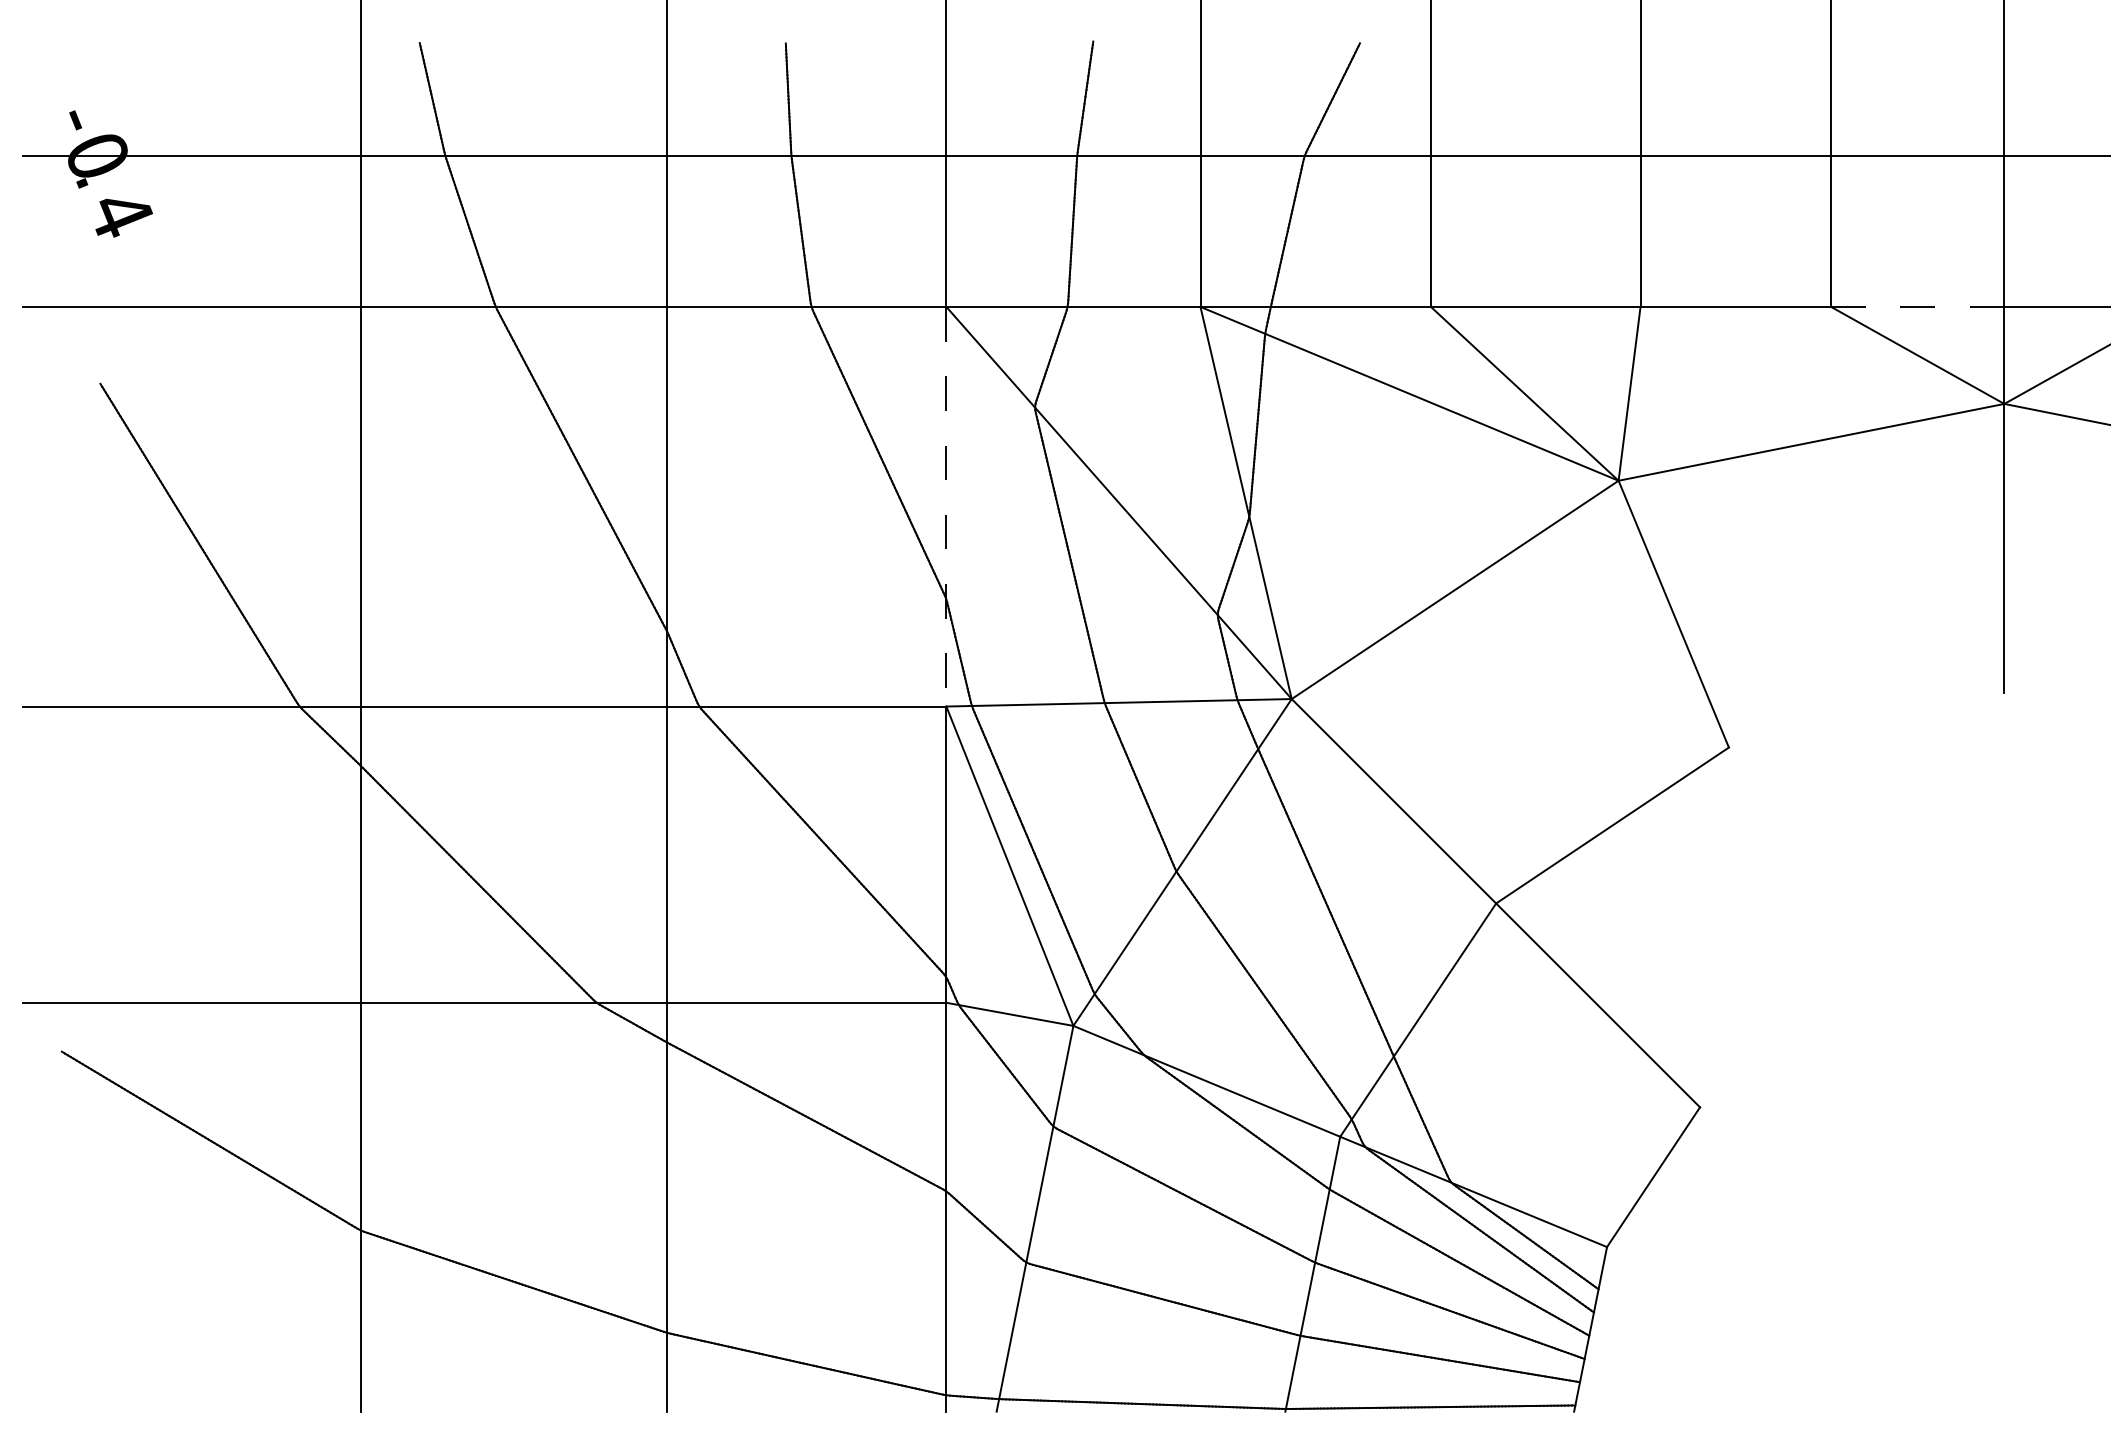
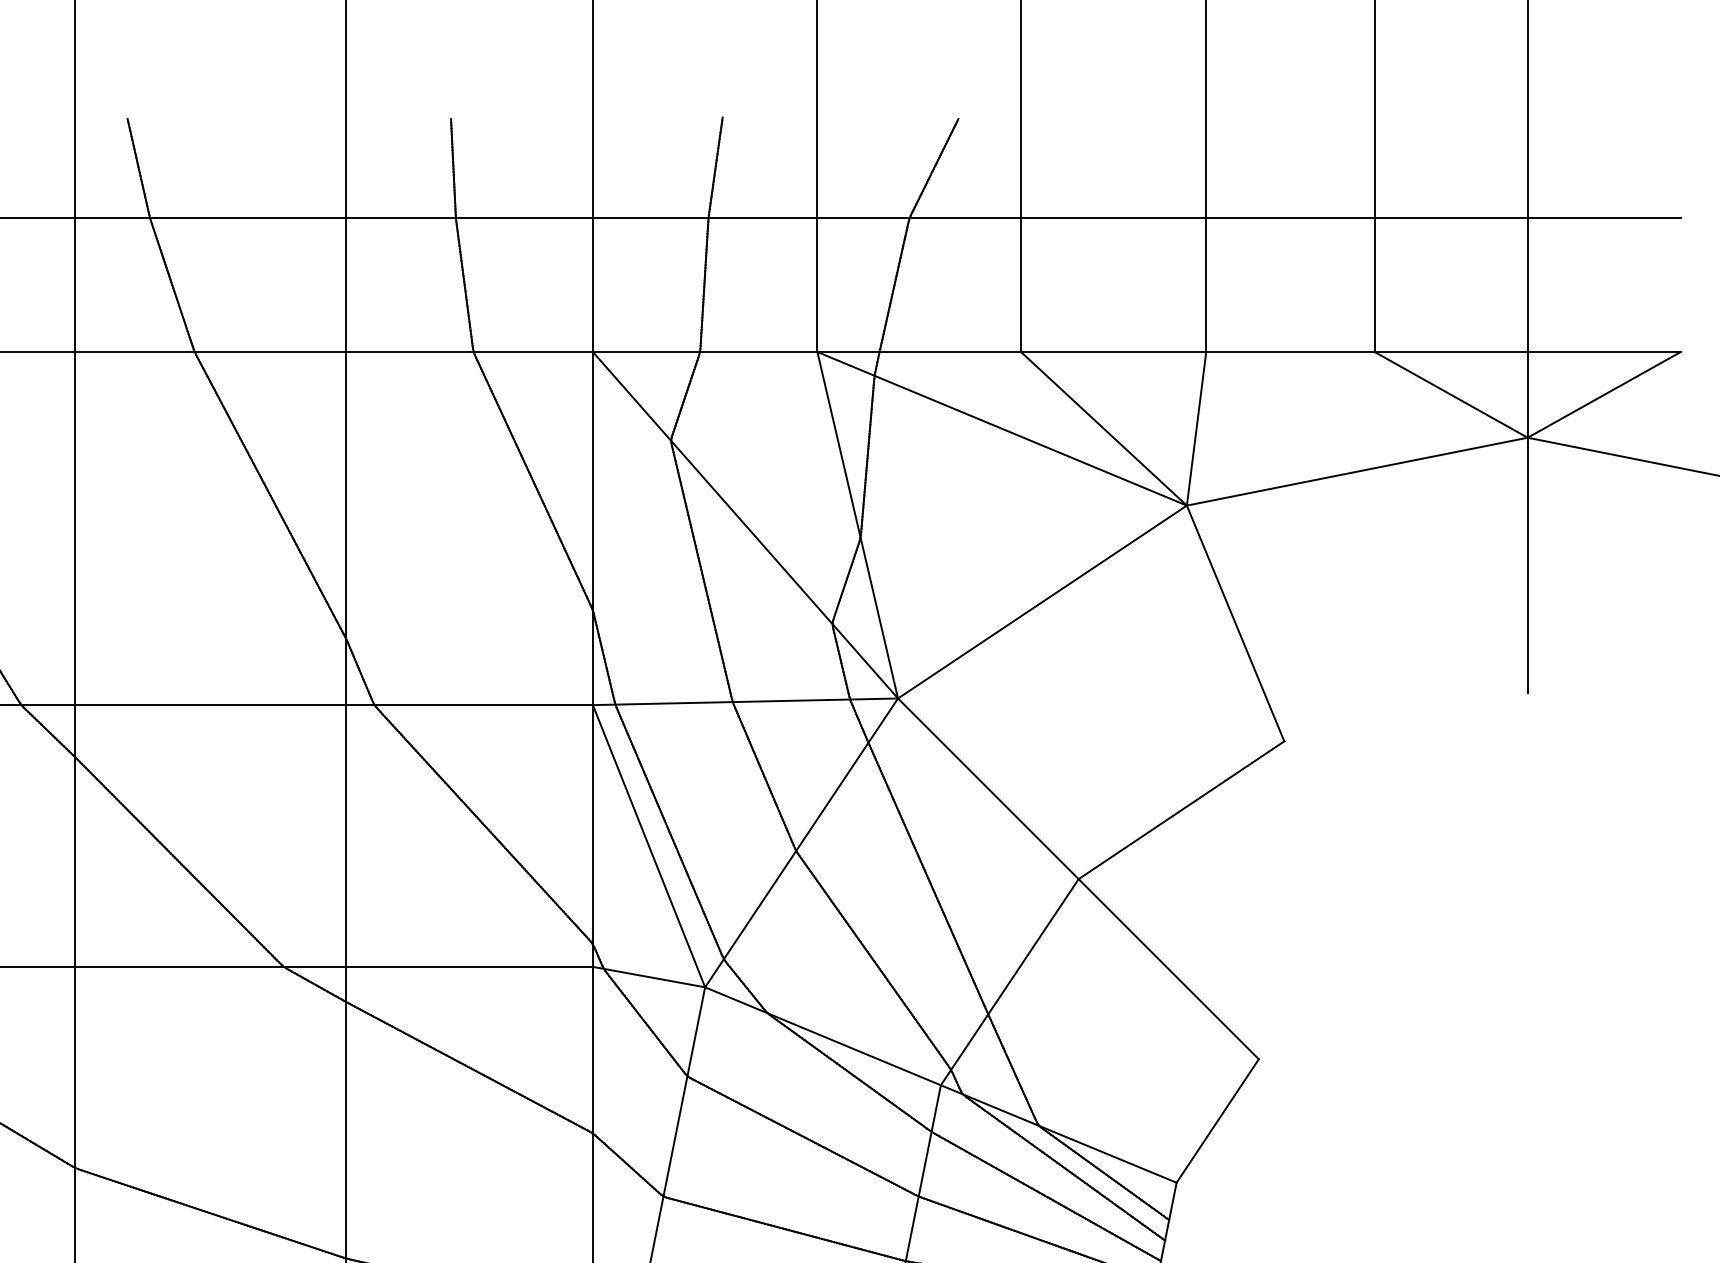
line: (1917, 306) -> (1450, 351), dashed -> solid
line: (946, 506) -> (592, 528), dashed -> solid

